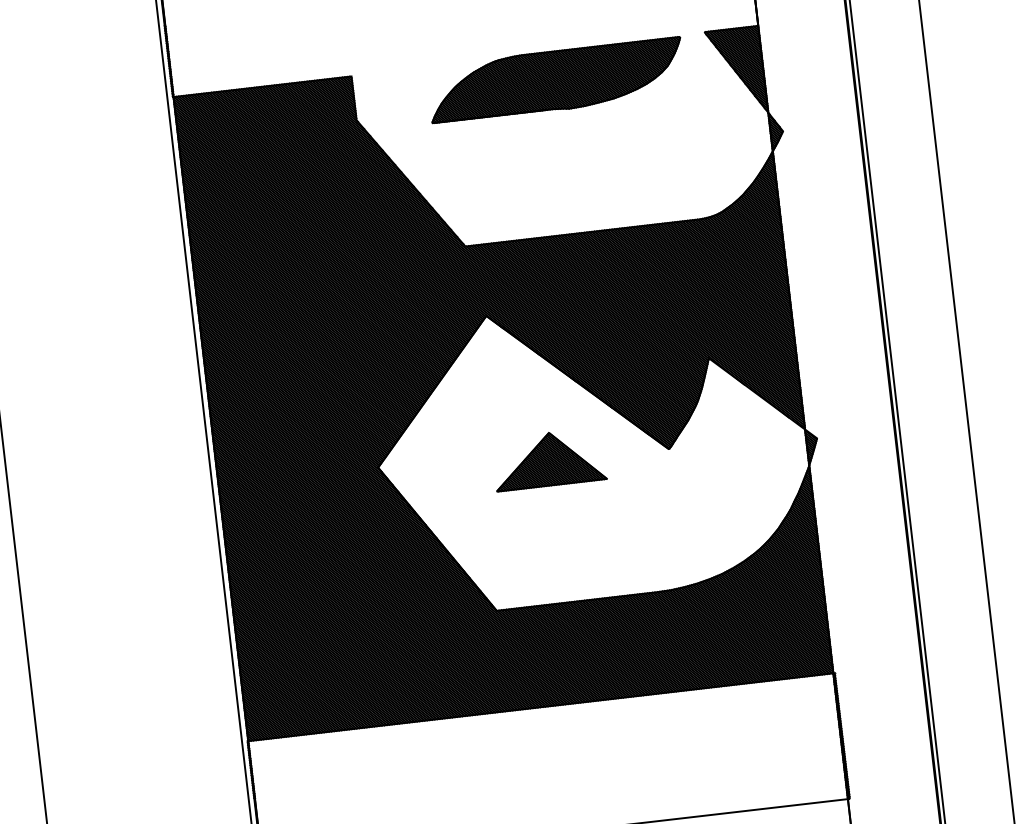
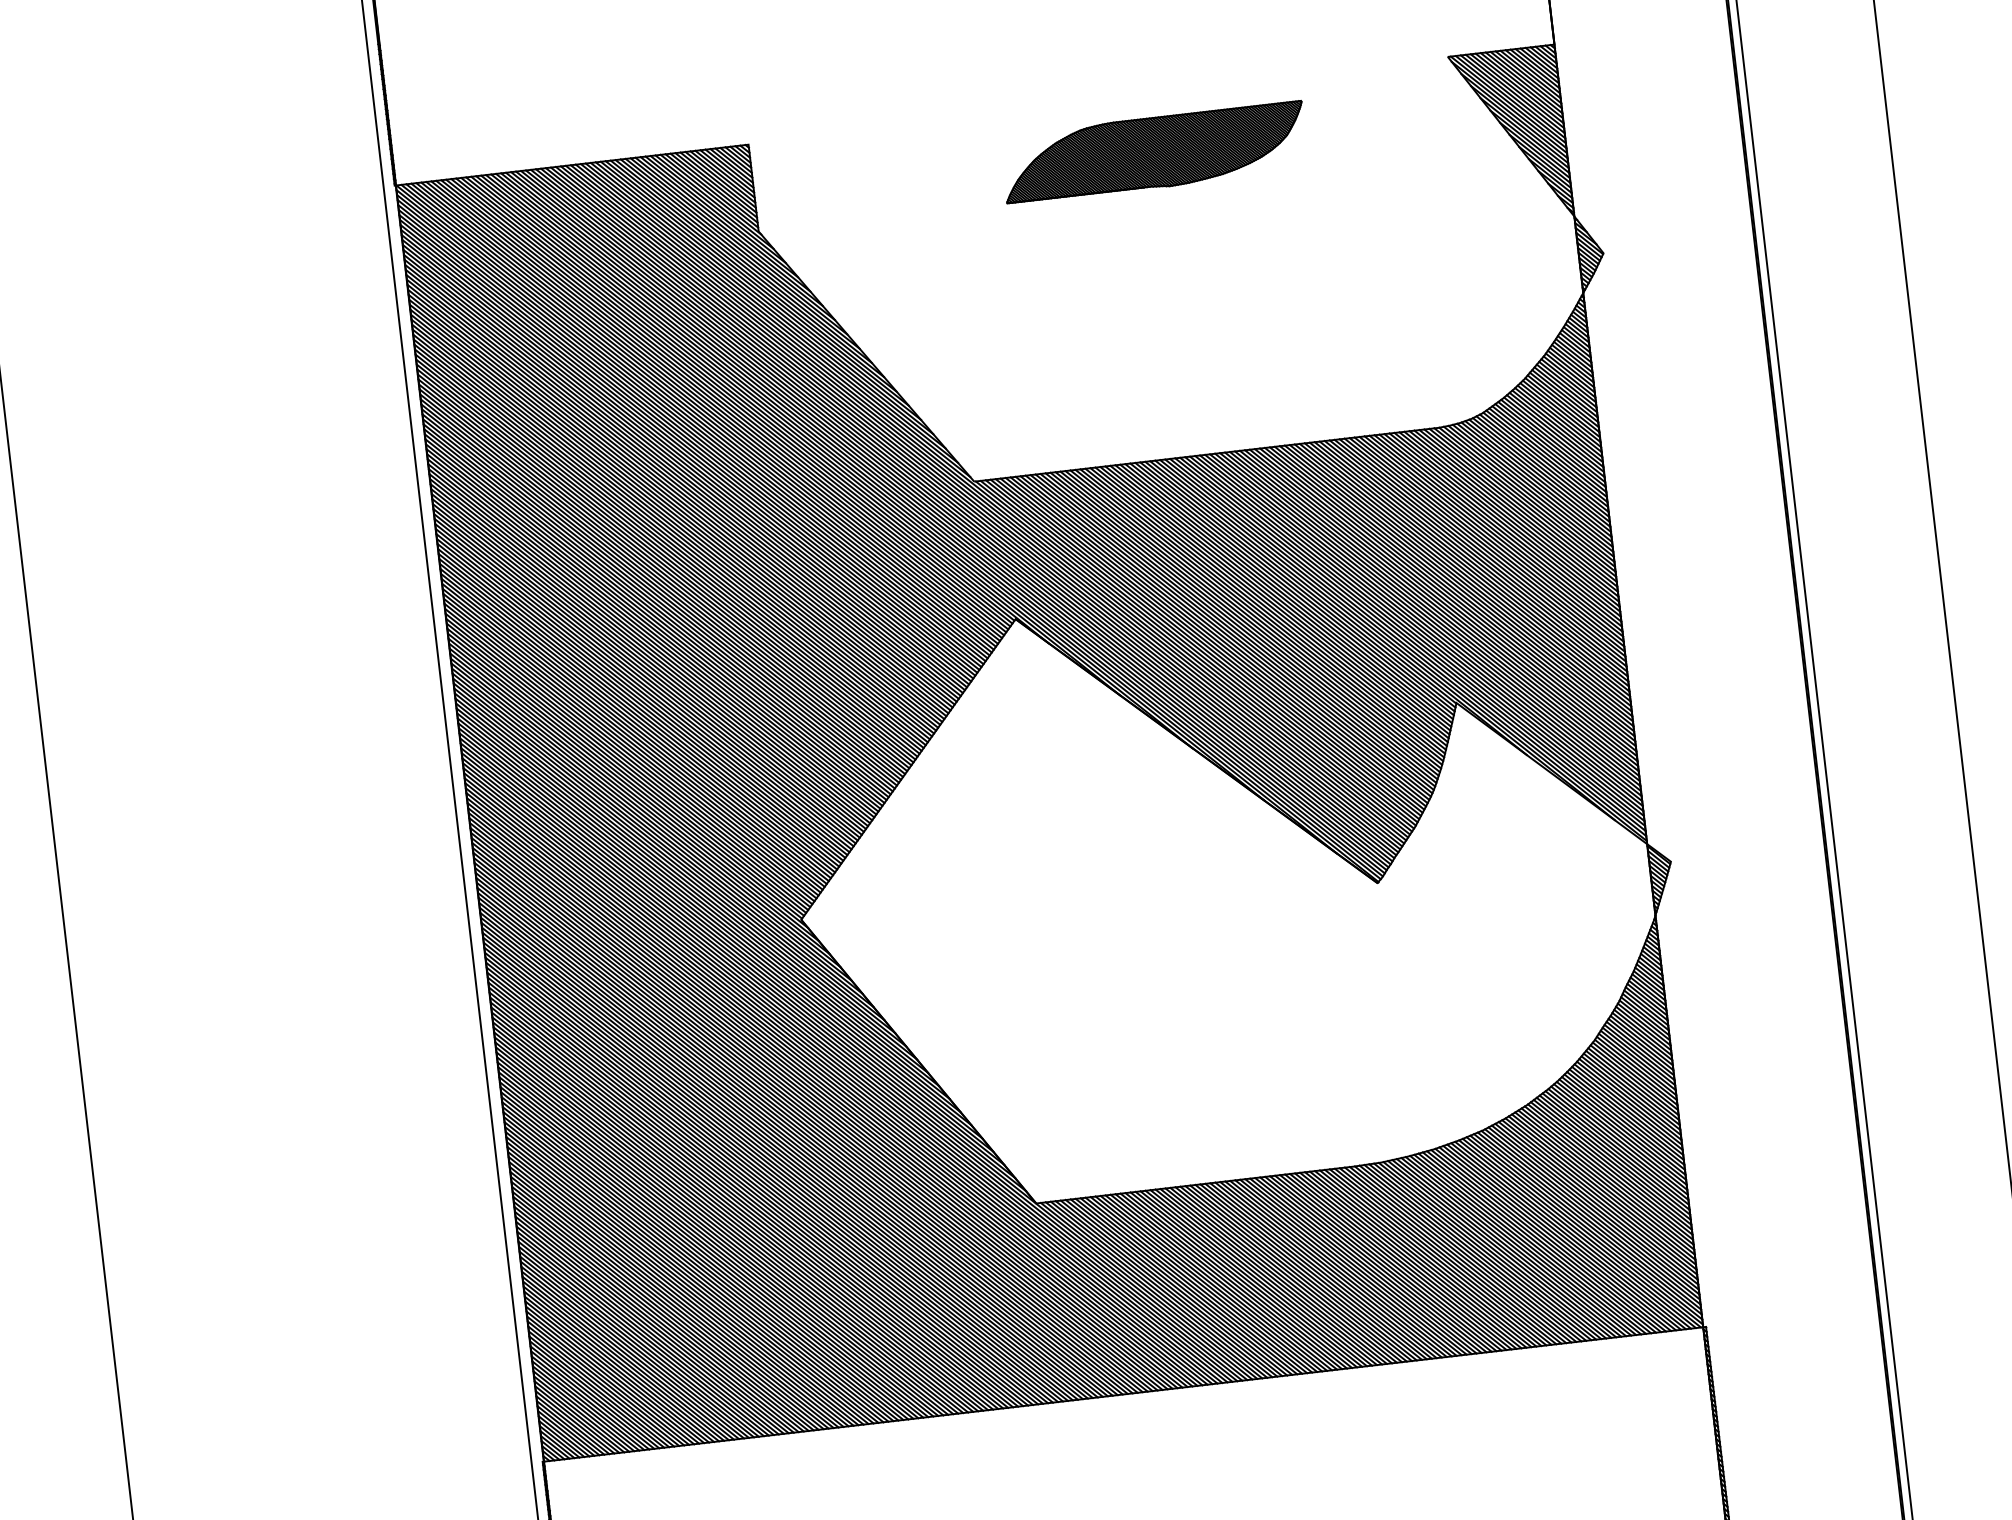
part: (556, 80) -> (1154, 152), size x0.6
part: (551, 462) -> (1144, 909), removed

